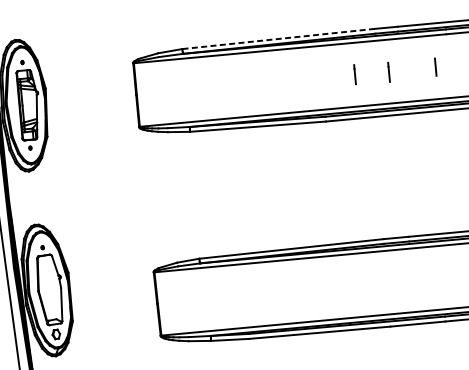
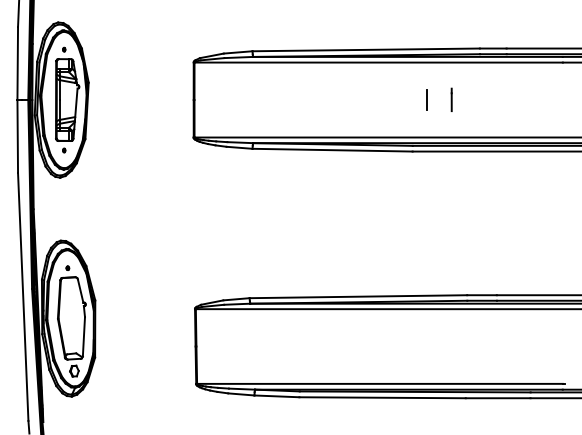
line: (278, 38) -> (366, 49), dashed -> solid
line: (435, 66) -> (426, 99), moved
line: (388, 72) -> (491, 100), removed

